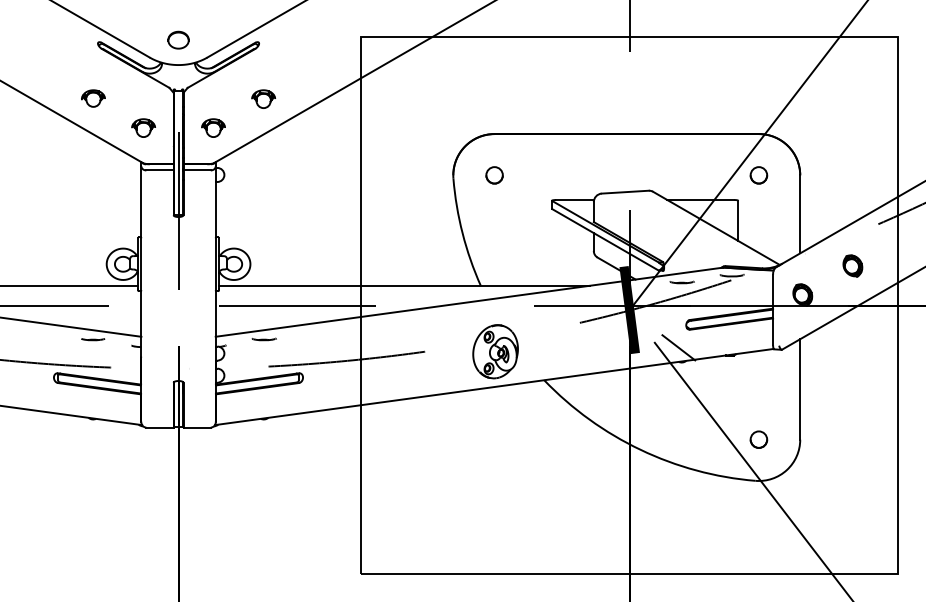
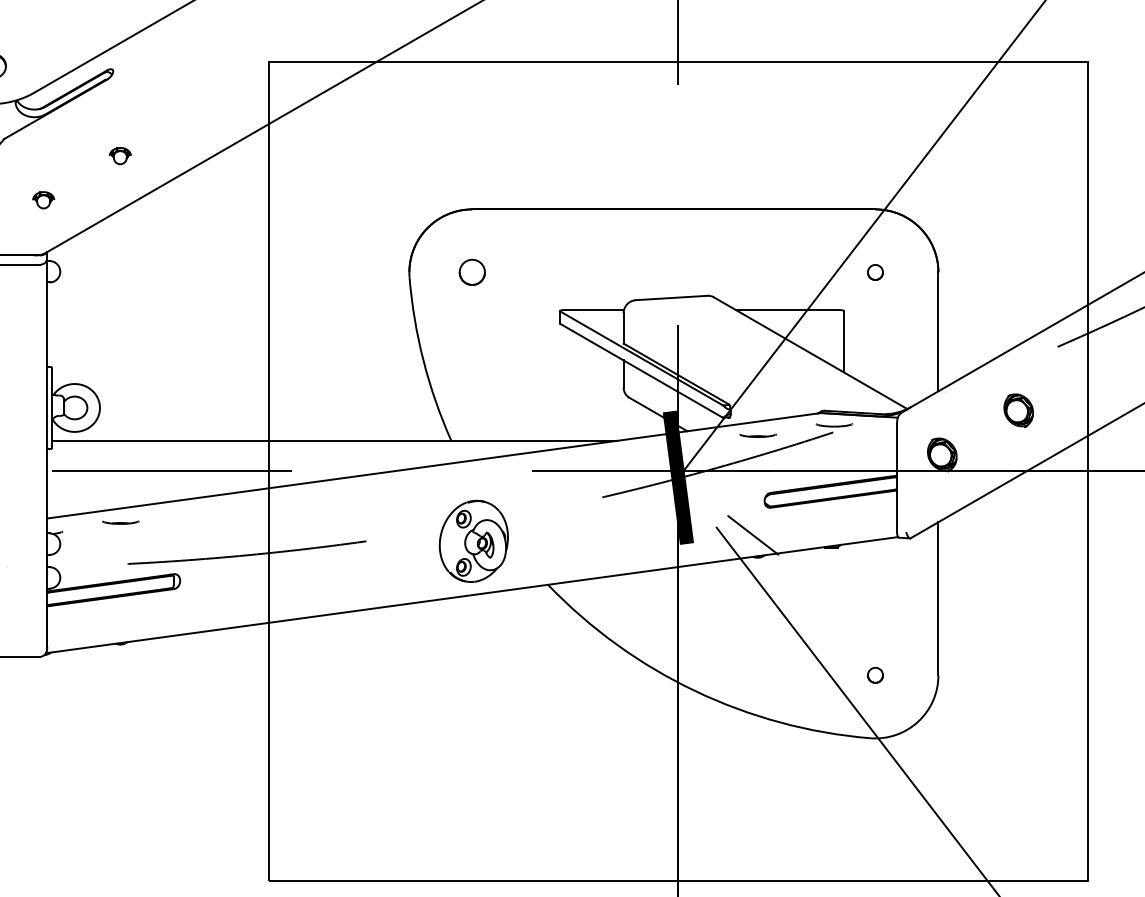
part: (263, 98) -> (119, 155), size x0.6
part: (213, 127) -> (43, 199), size x0.6
part: (758, 175) -> (874, 272), size x0.6
part: (758, 439) -> (874, 675), size x0.6

